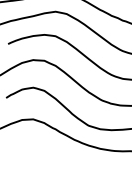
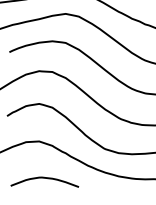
curve: (39, 151) -> (46, 179), added

